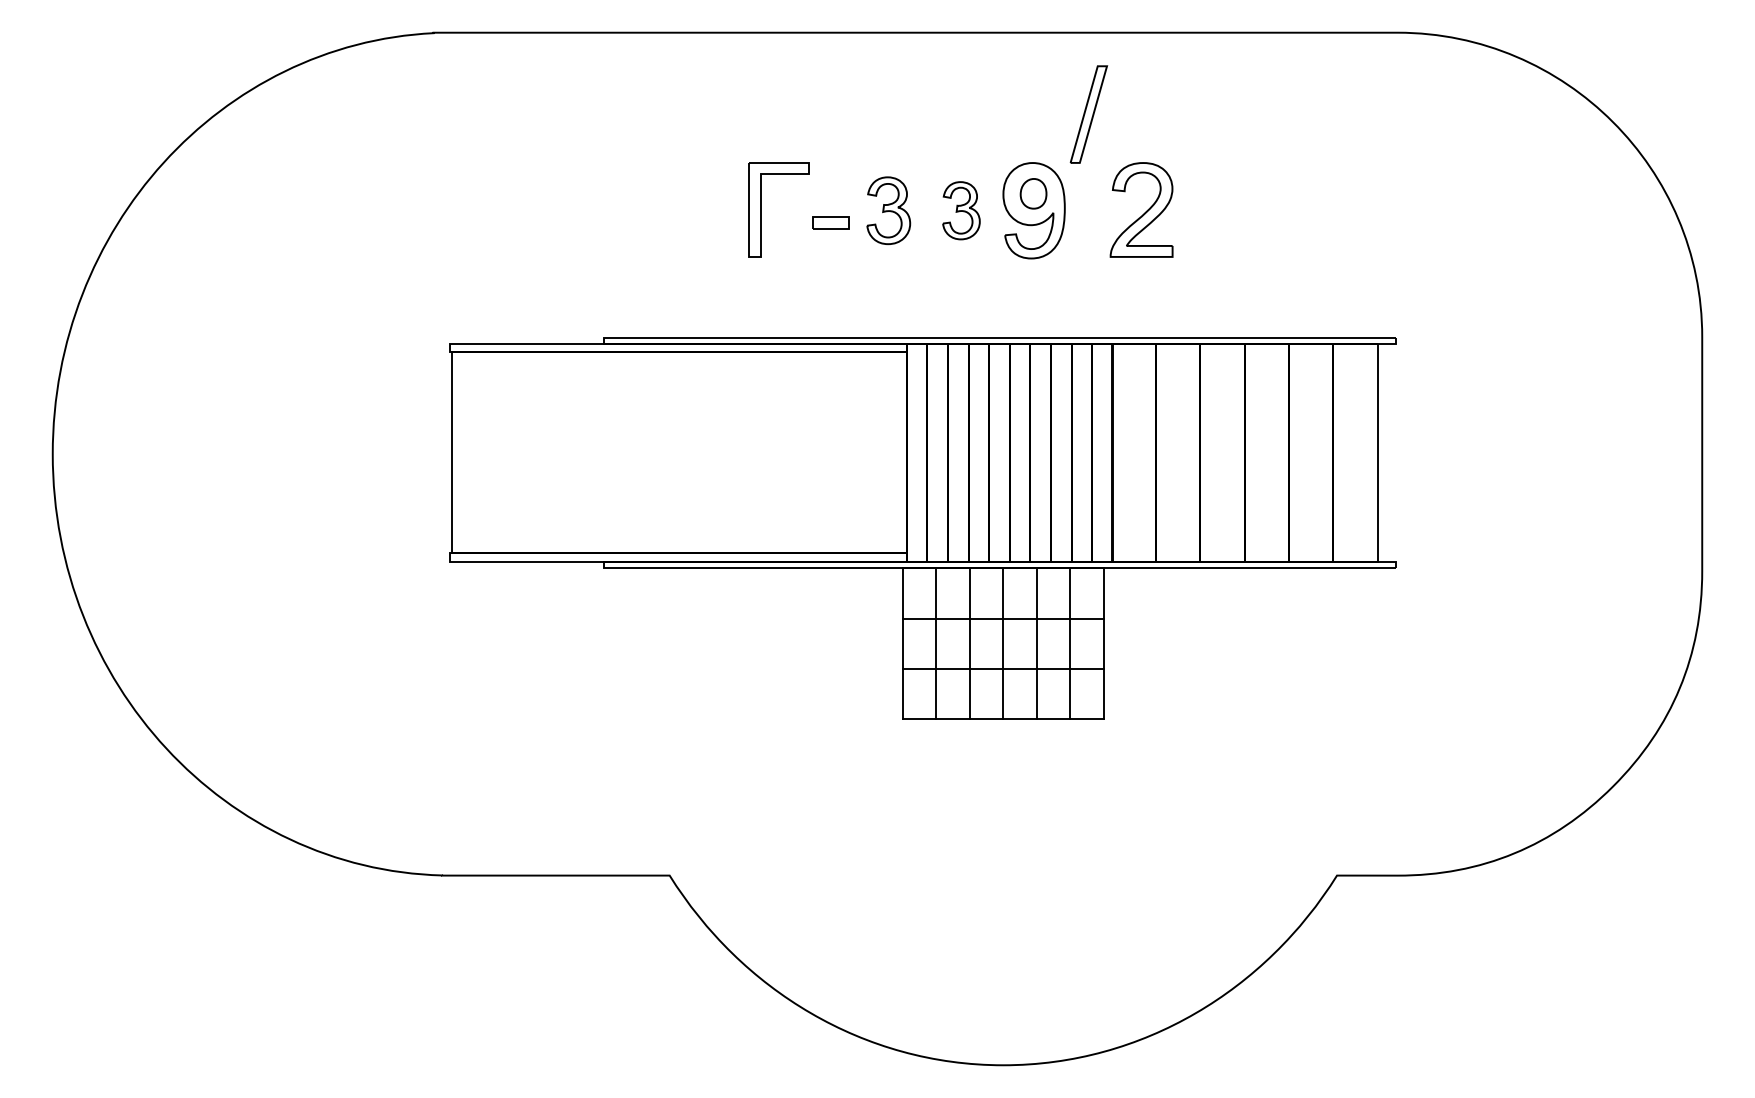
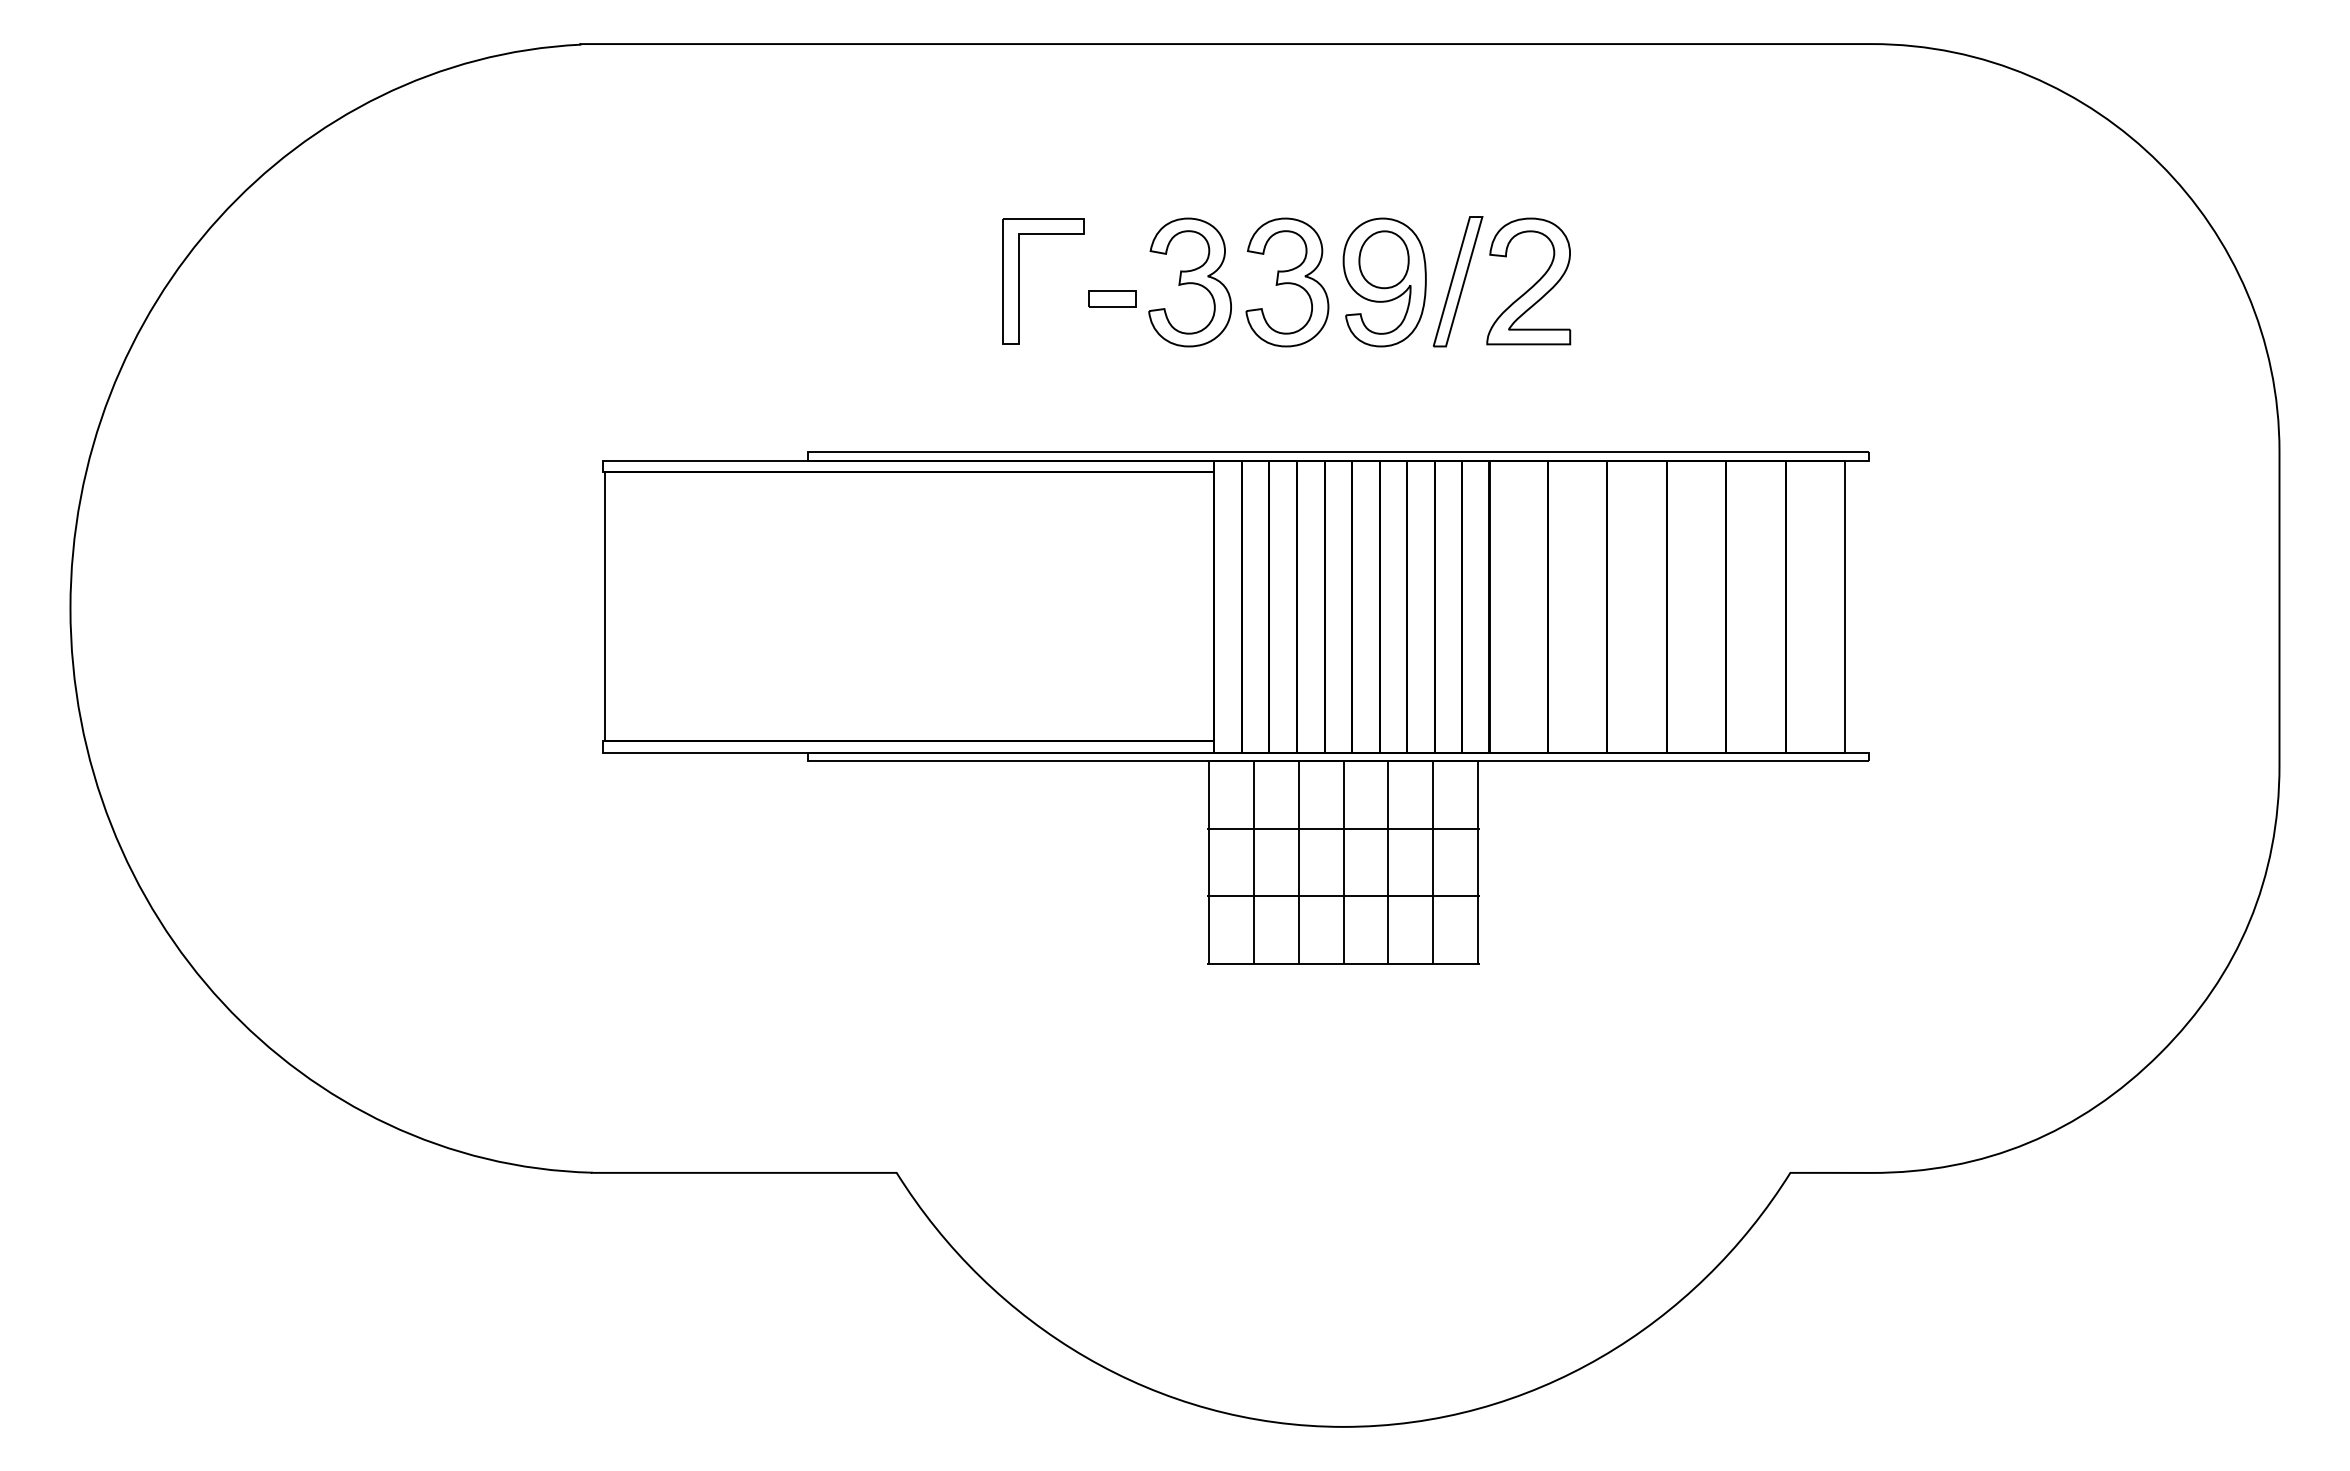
part: (1089, 114) -> (1458, 281), moved
part: (1033, 193) -> (1383, 259), size x1.43
part: (888, 210) -> (1189, 282), size x1.43
part: (961, 210) -> (1287, 282), size x1.67

